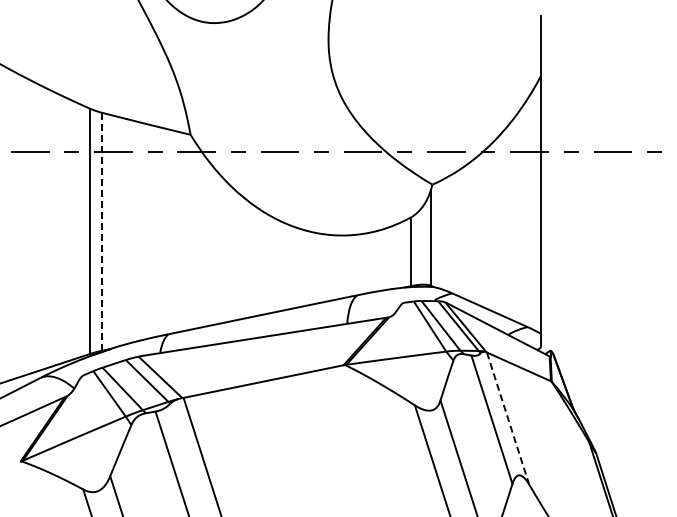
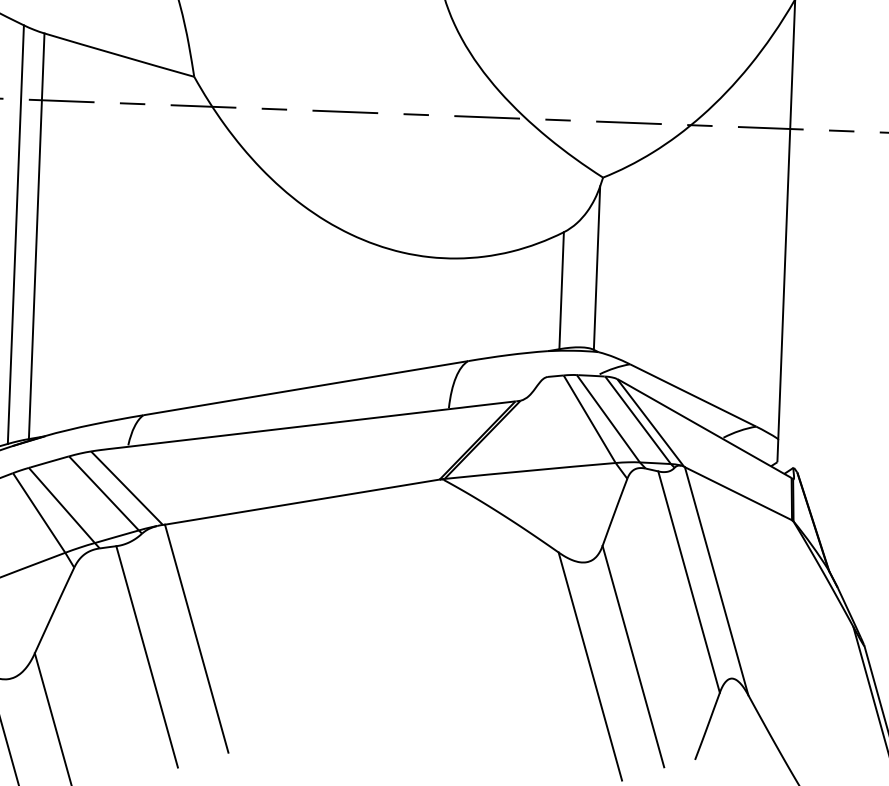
line: (101, 232) -> (35, 237), dashed -> solid
line: (508, 419) -> (717, 582), dashed -> solid

